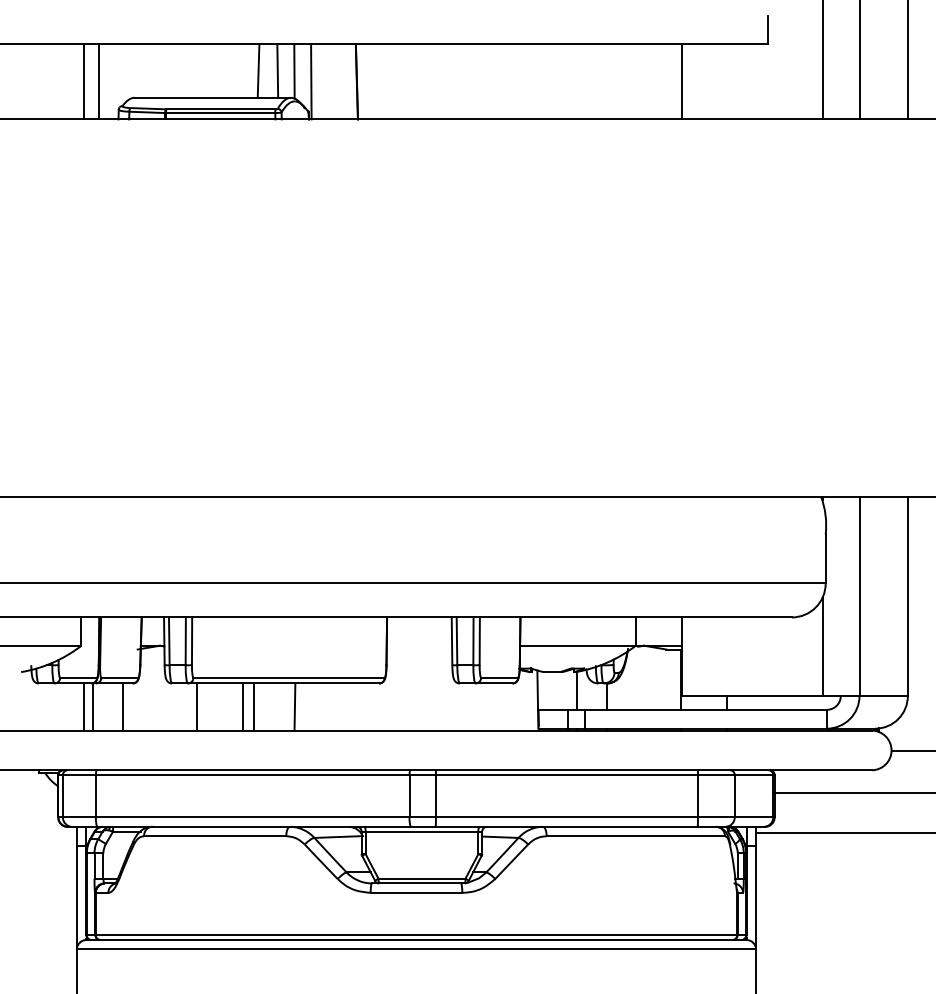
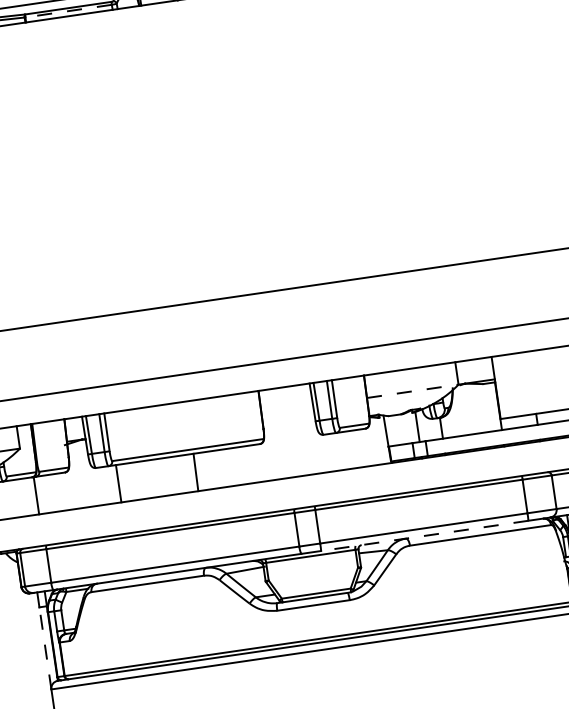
line: (220, 113) -> (68, 11), solid -> dashed
line: (577, 645) -> (412, 391), solid -> dashed
line: (83, 706) -> (28, 496), removed
line: (122, 706) -> (59, 491), removed
line: (242, 706) -> (154, 478), removed
line: (253, 706) -> (163, 476), removed
line: (566, 826) -> (424, 535), solid -> dashed
line: (76, 897) -> (45, 648), solid -> dashed

